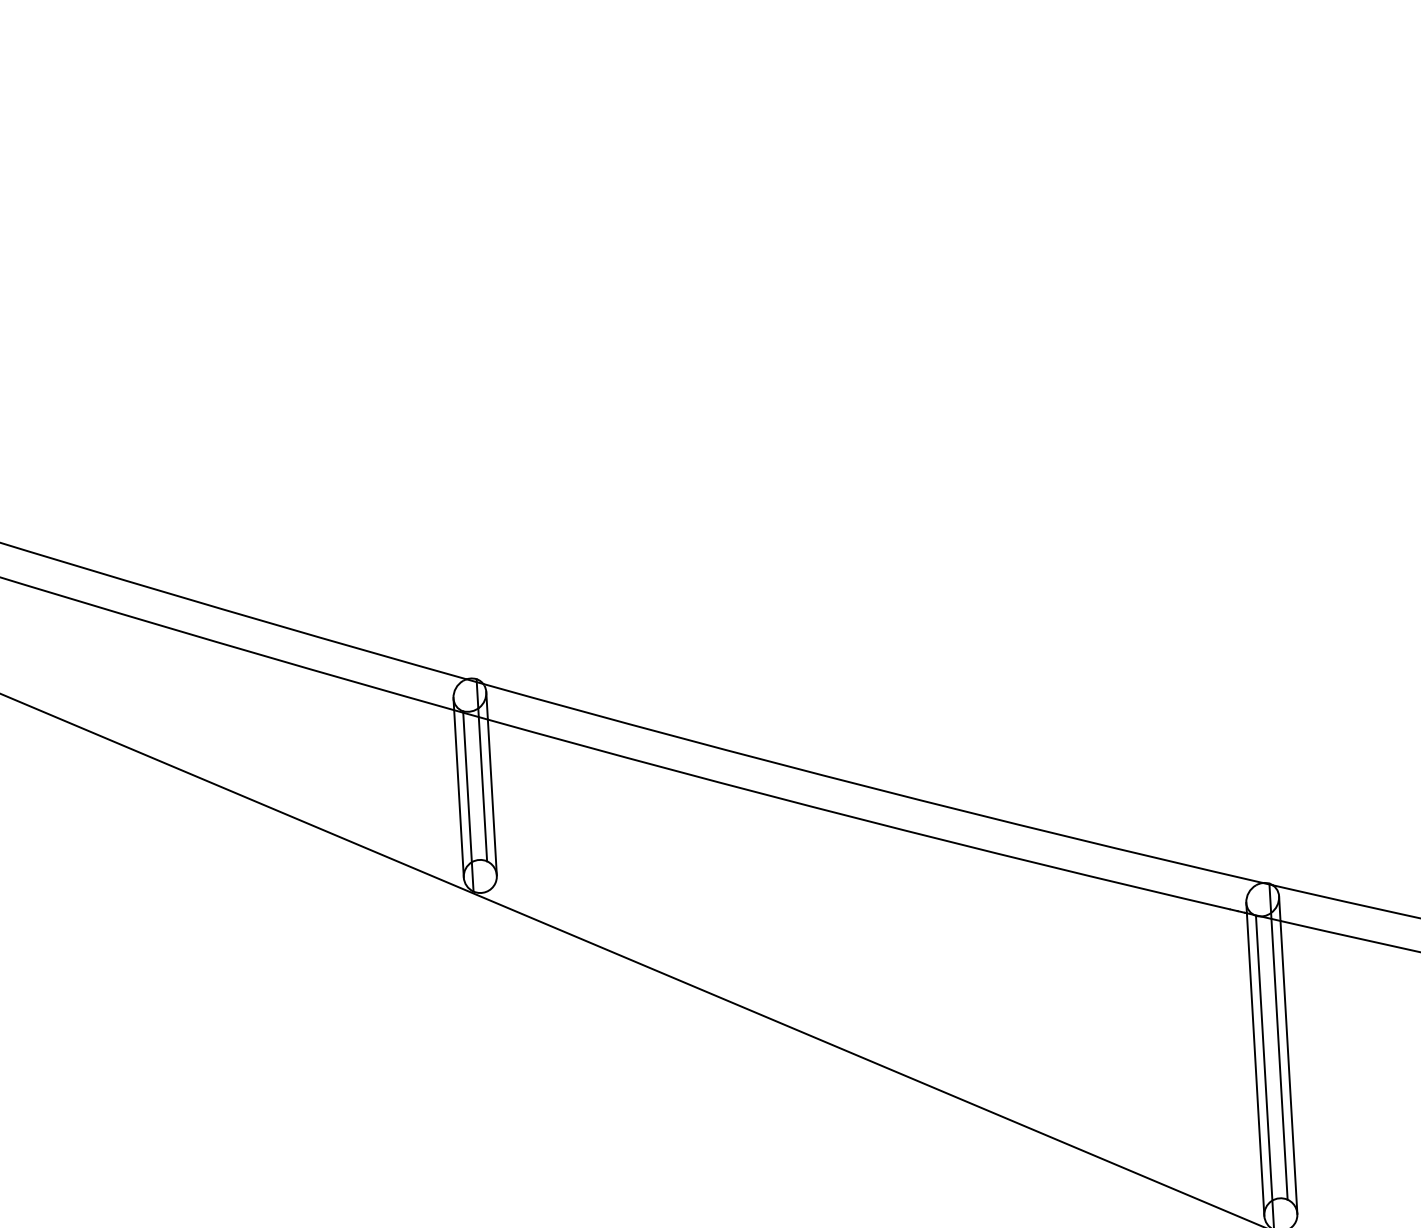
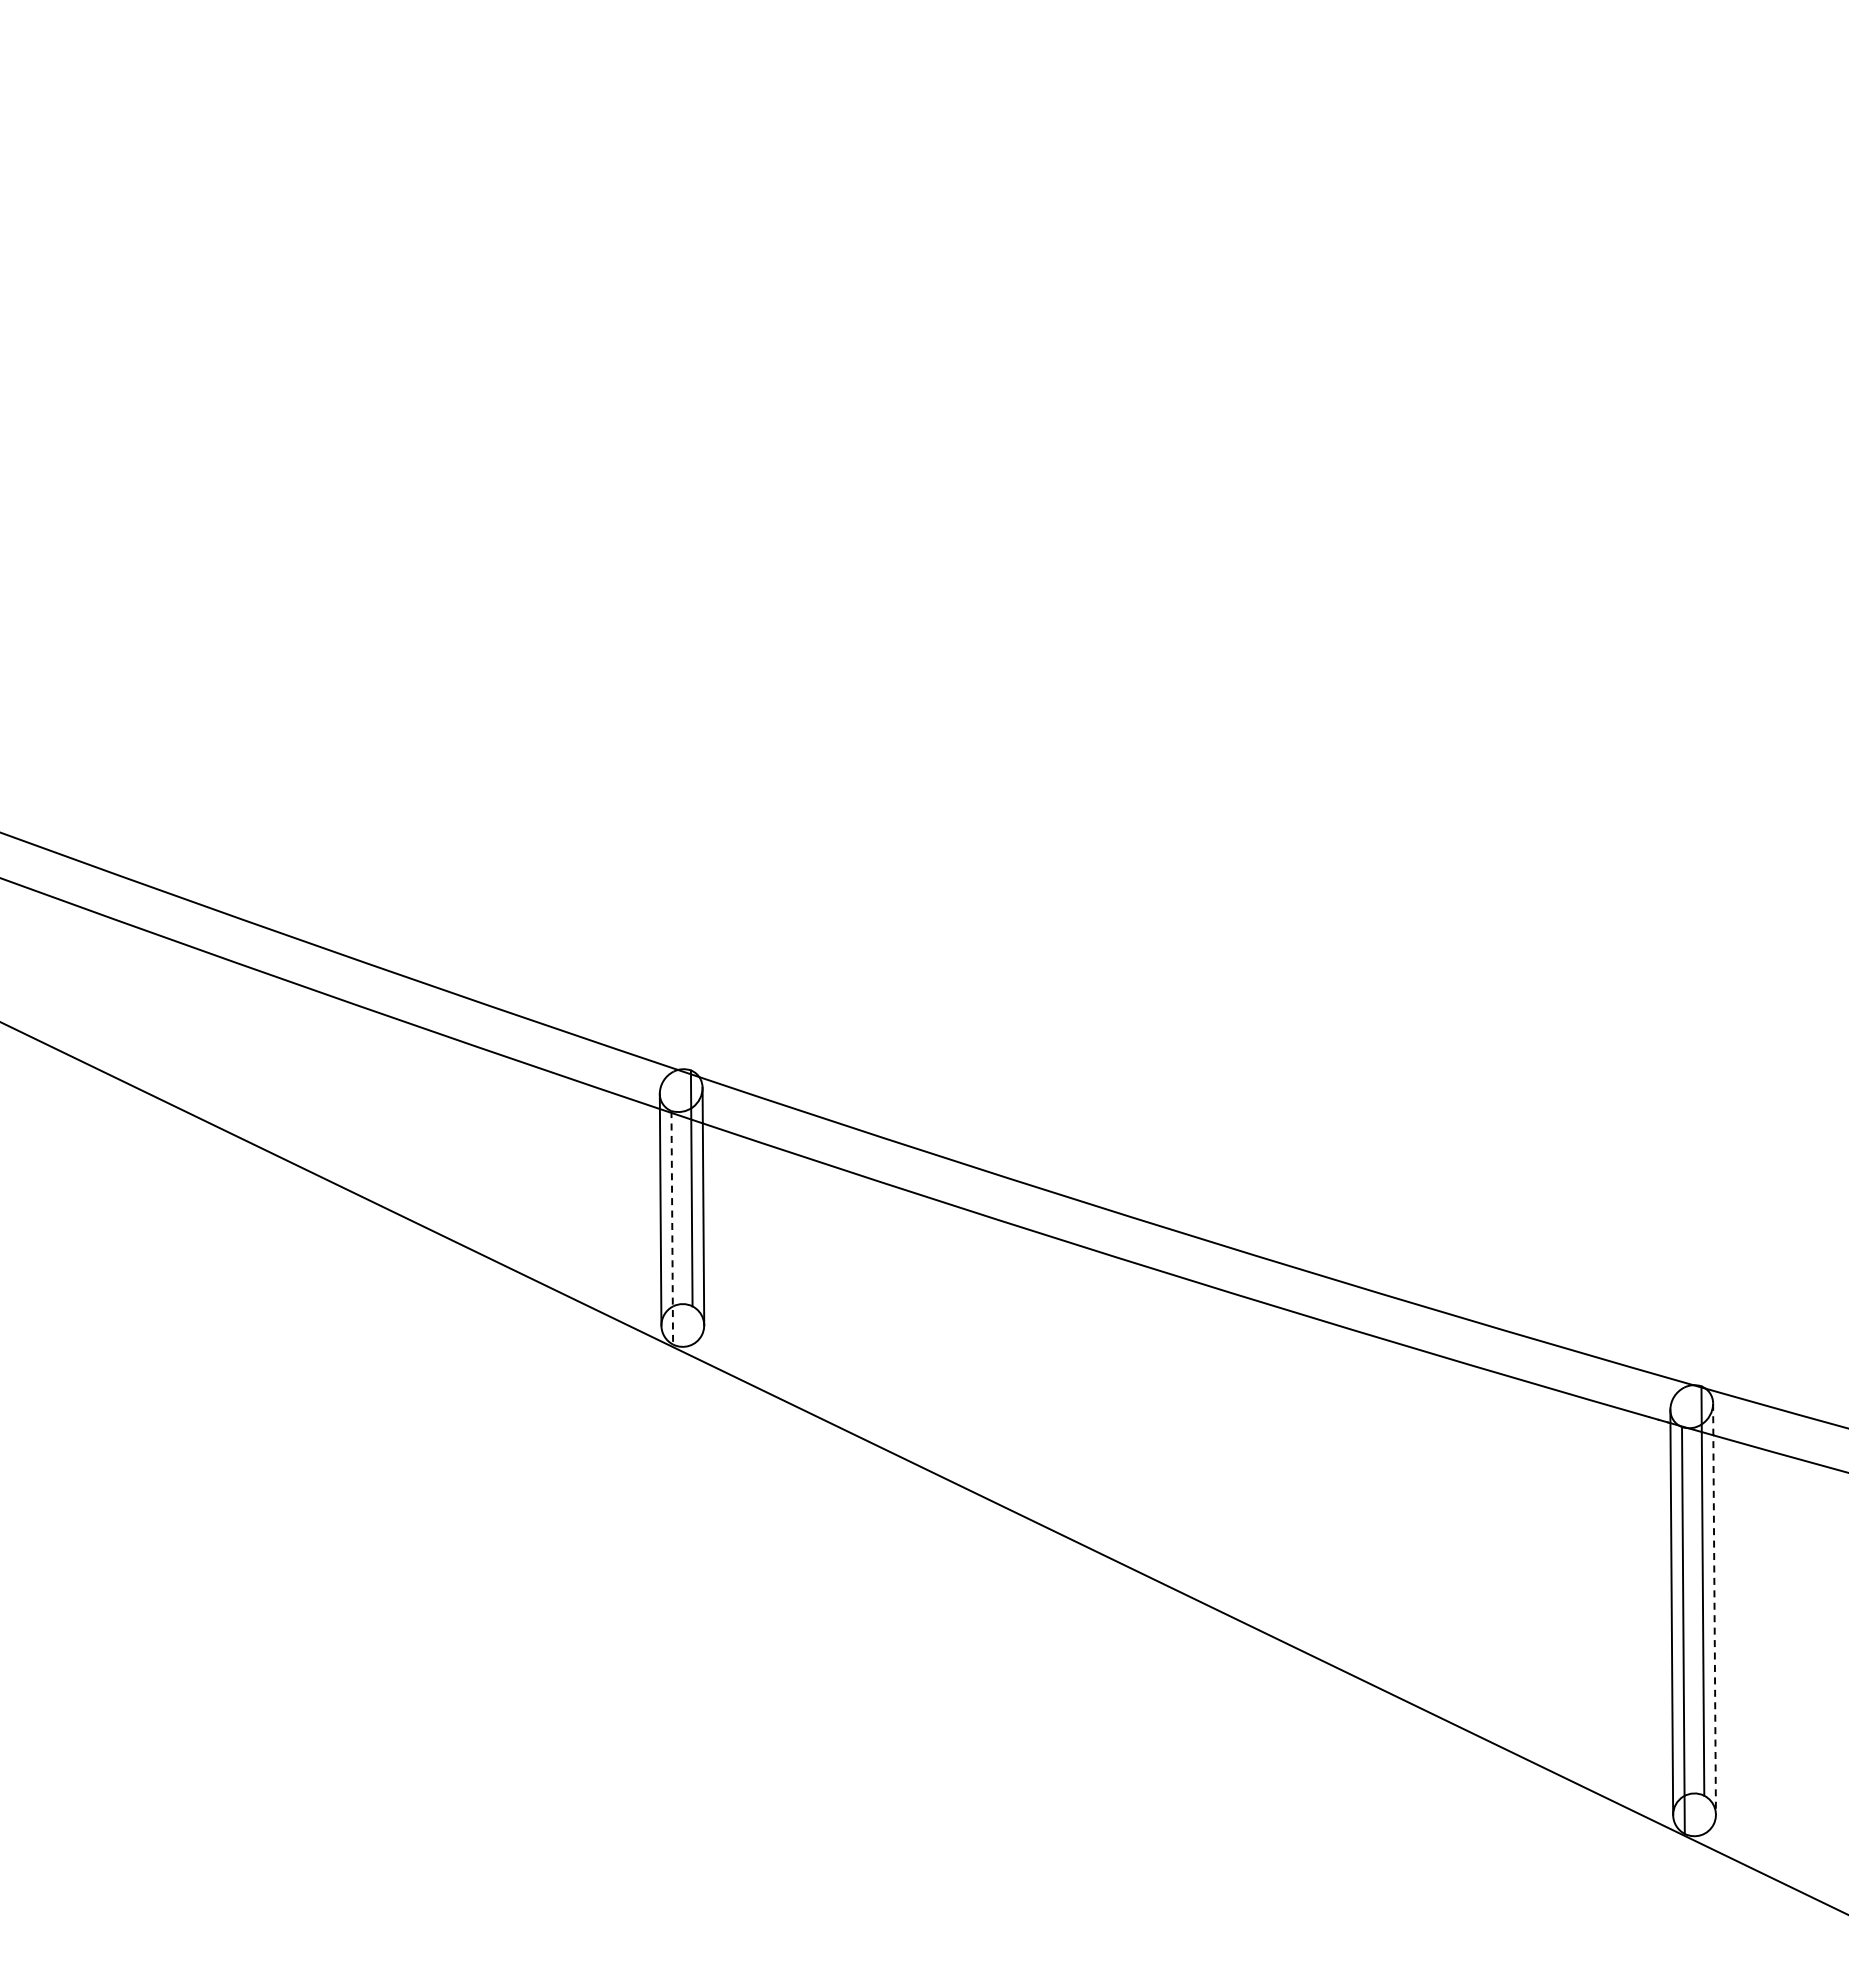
line: (468, 801) -> (672, 1227), solid -> dashed
line: (1288, 1055) -> (1714, 1609), solid -> dashed

